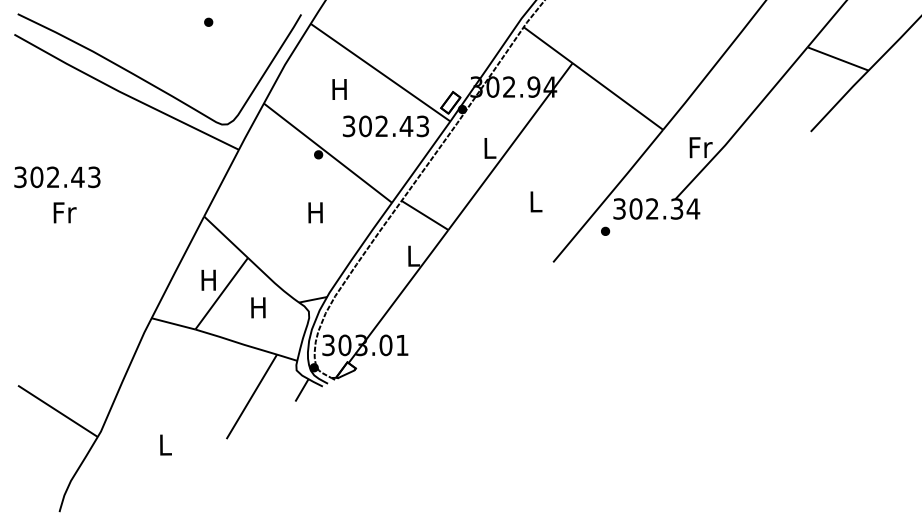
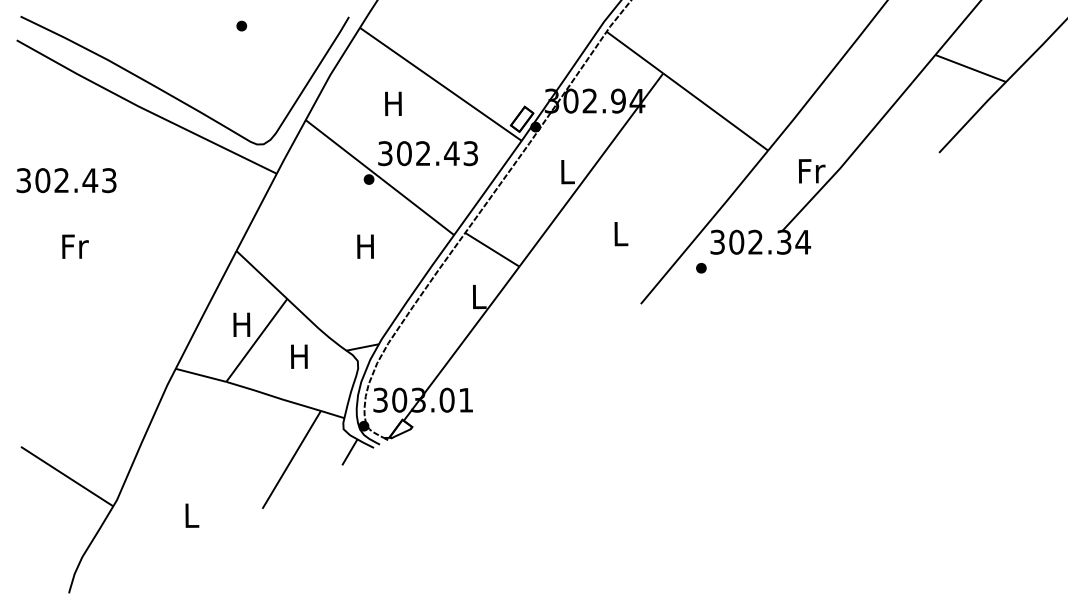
text: (385, 126) -> (427, 153), moved
text: (57, 177) -> (66, 180), moved

